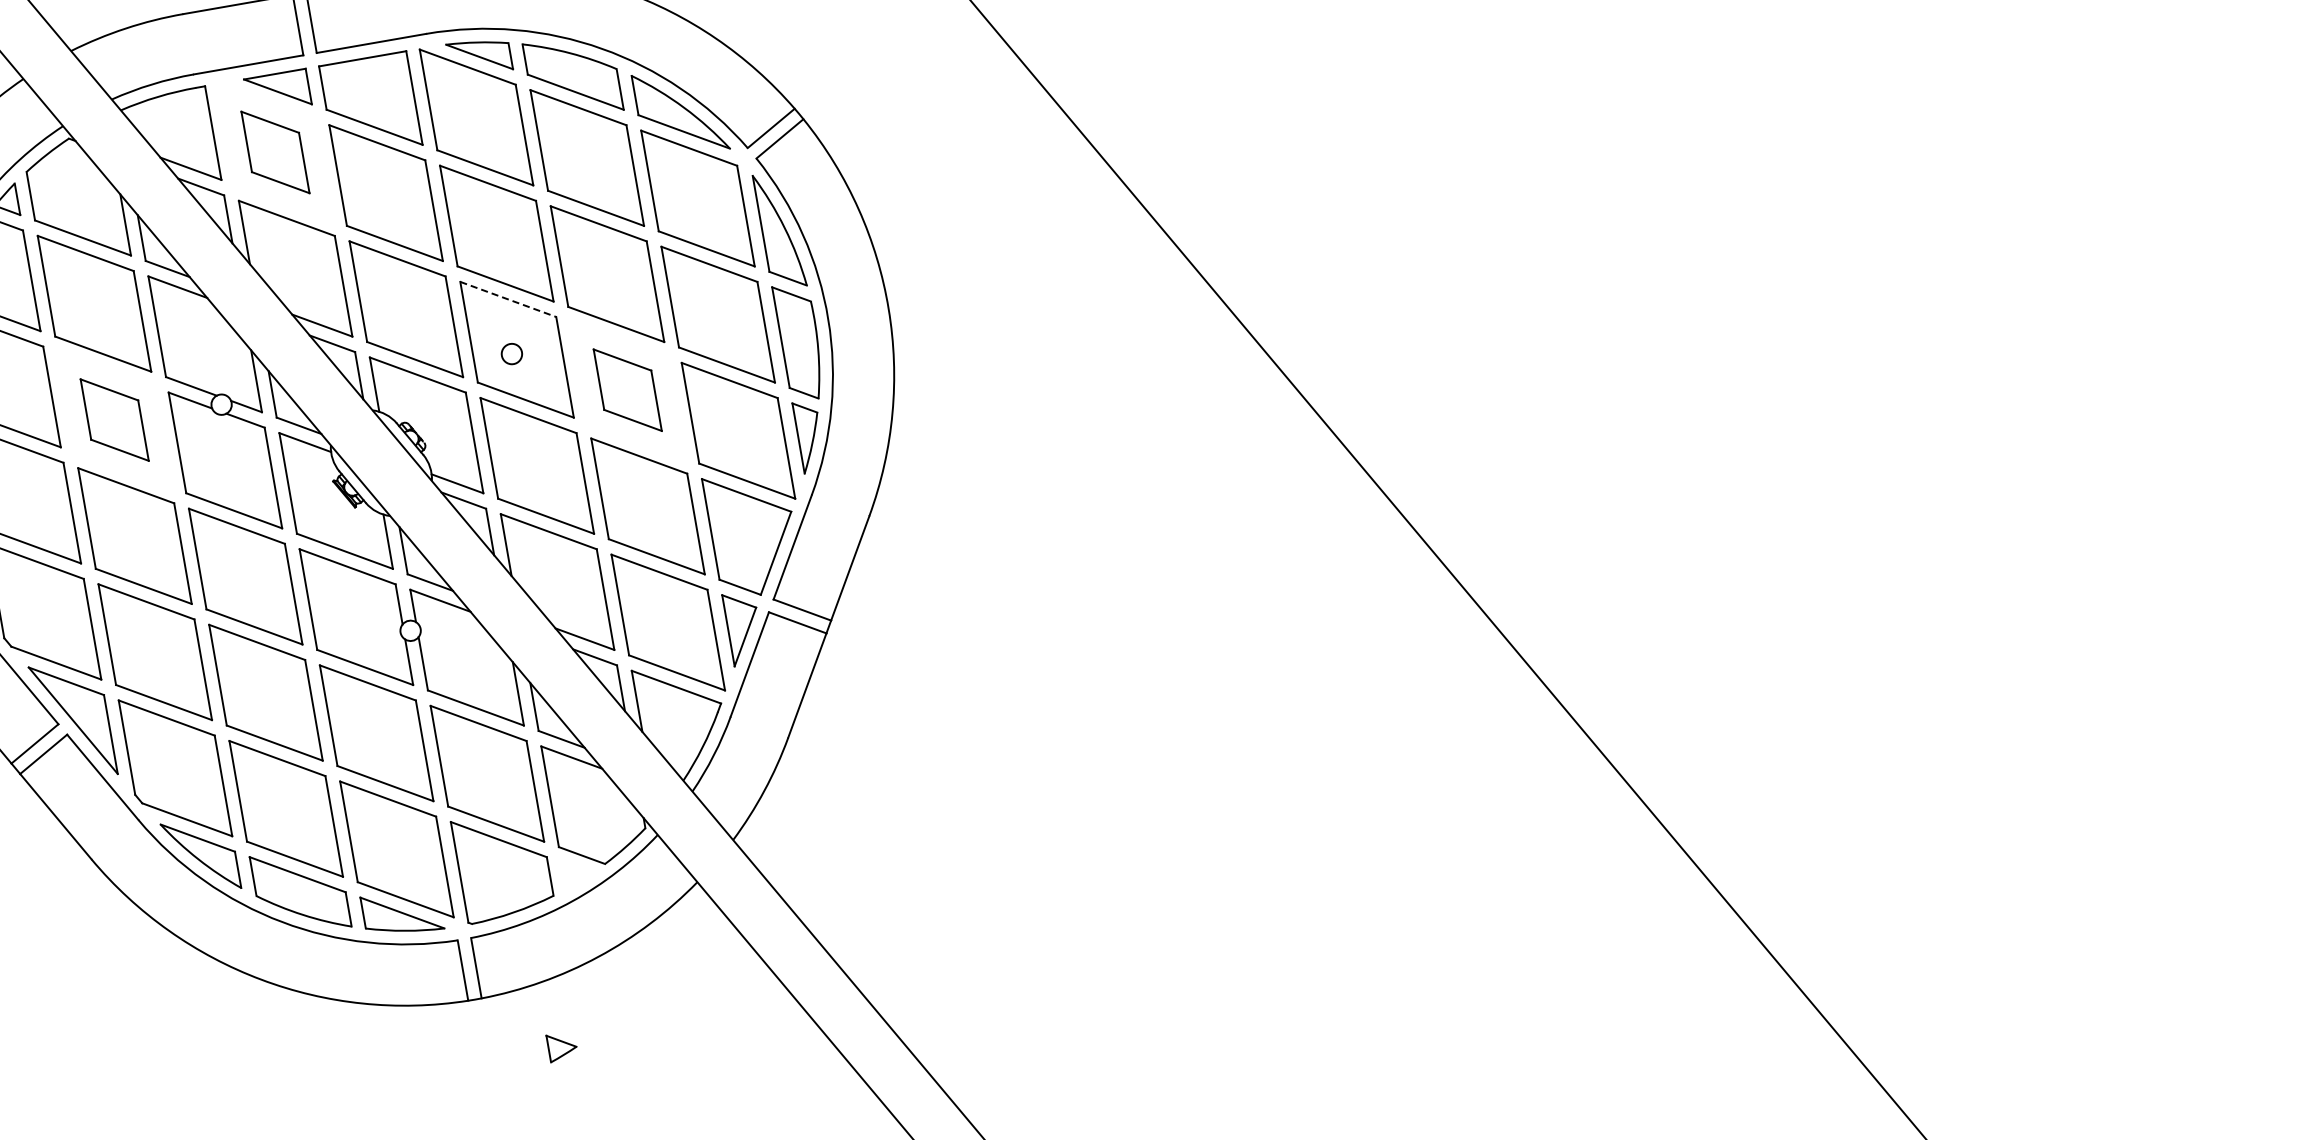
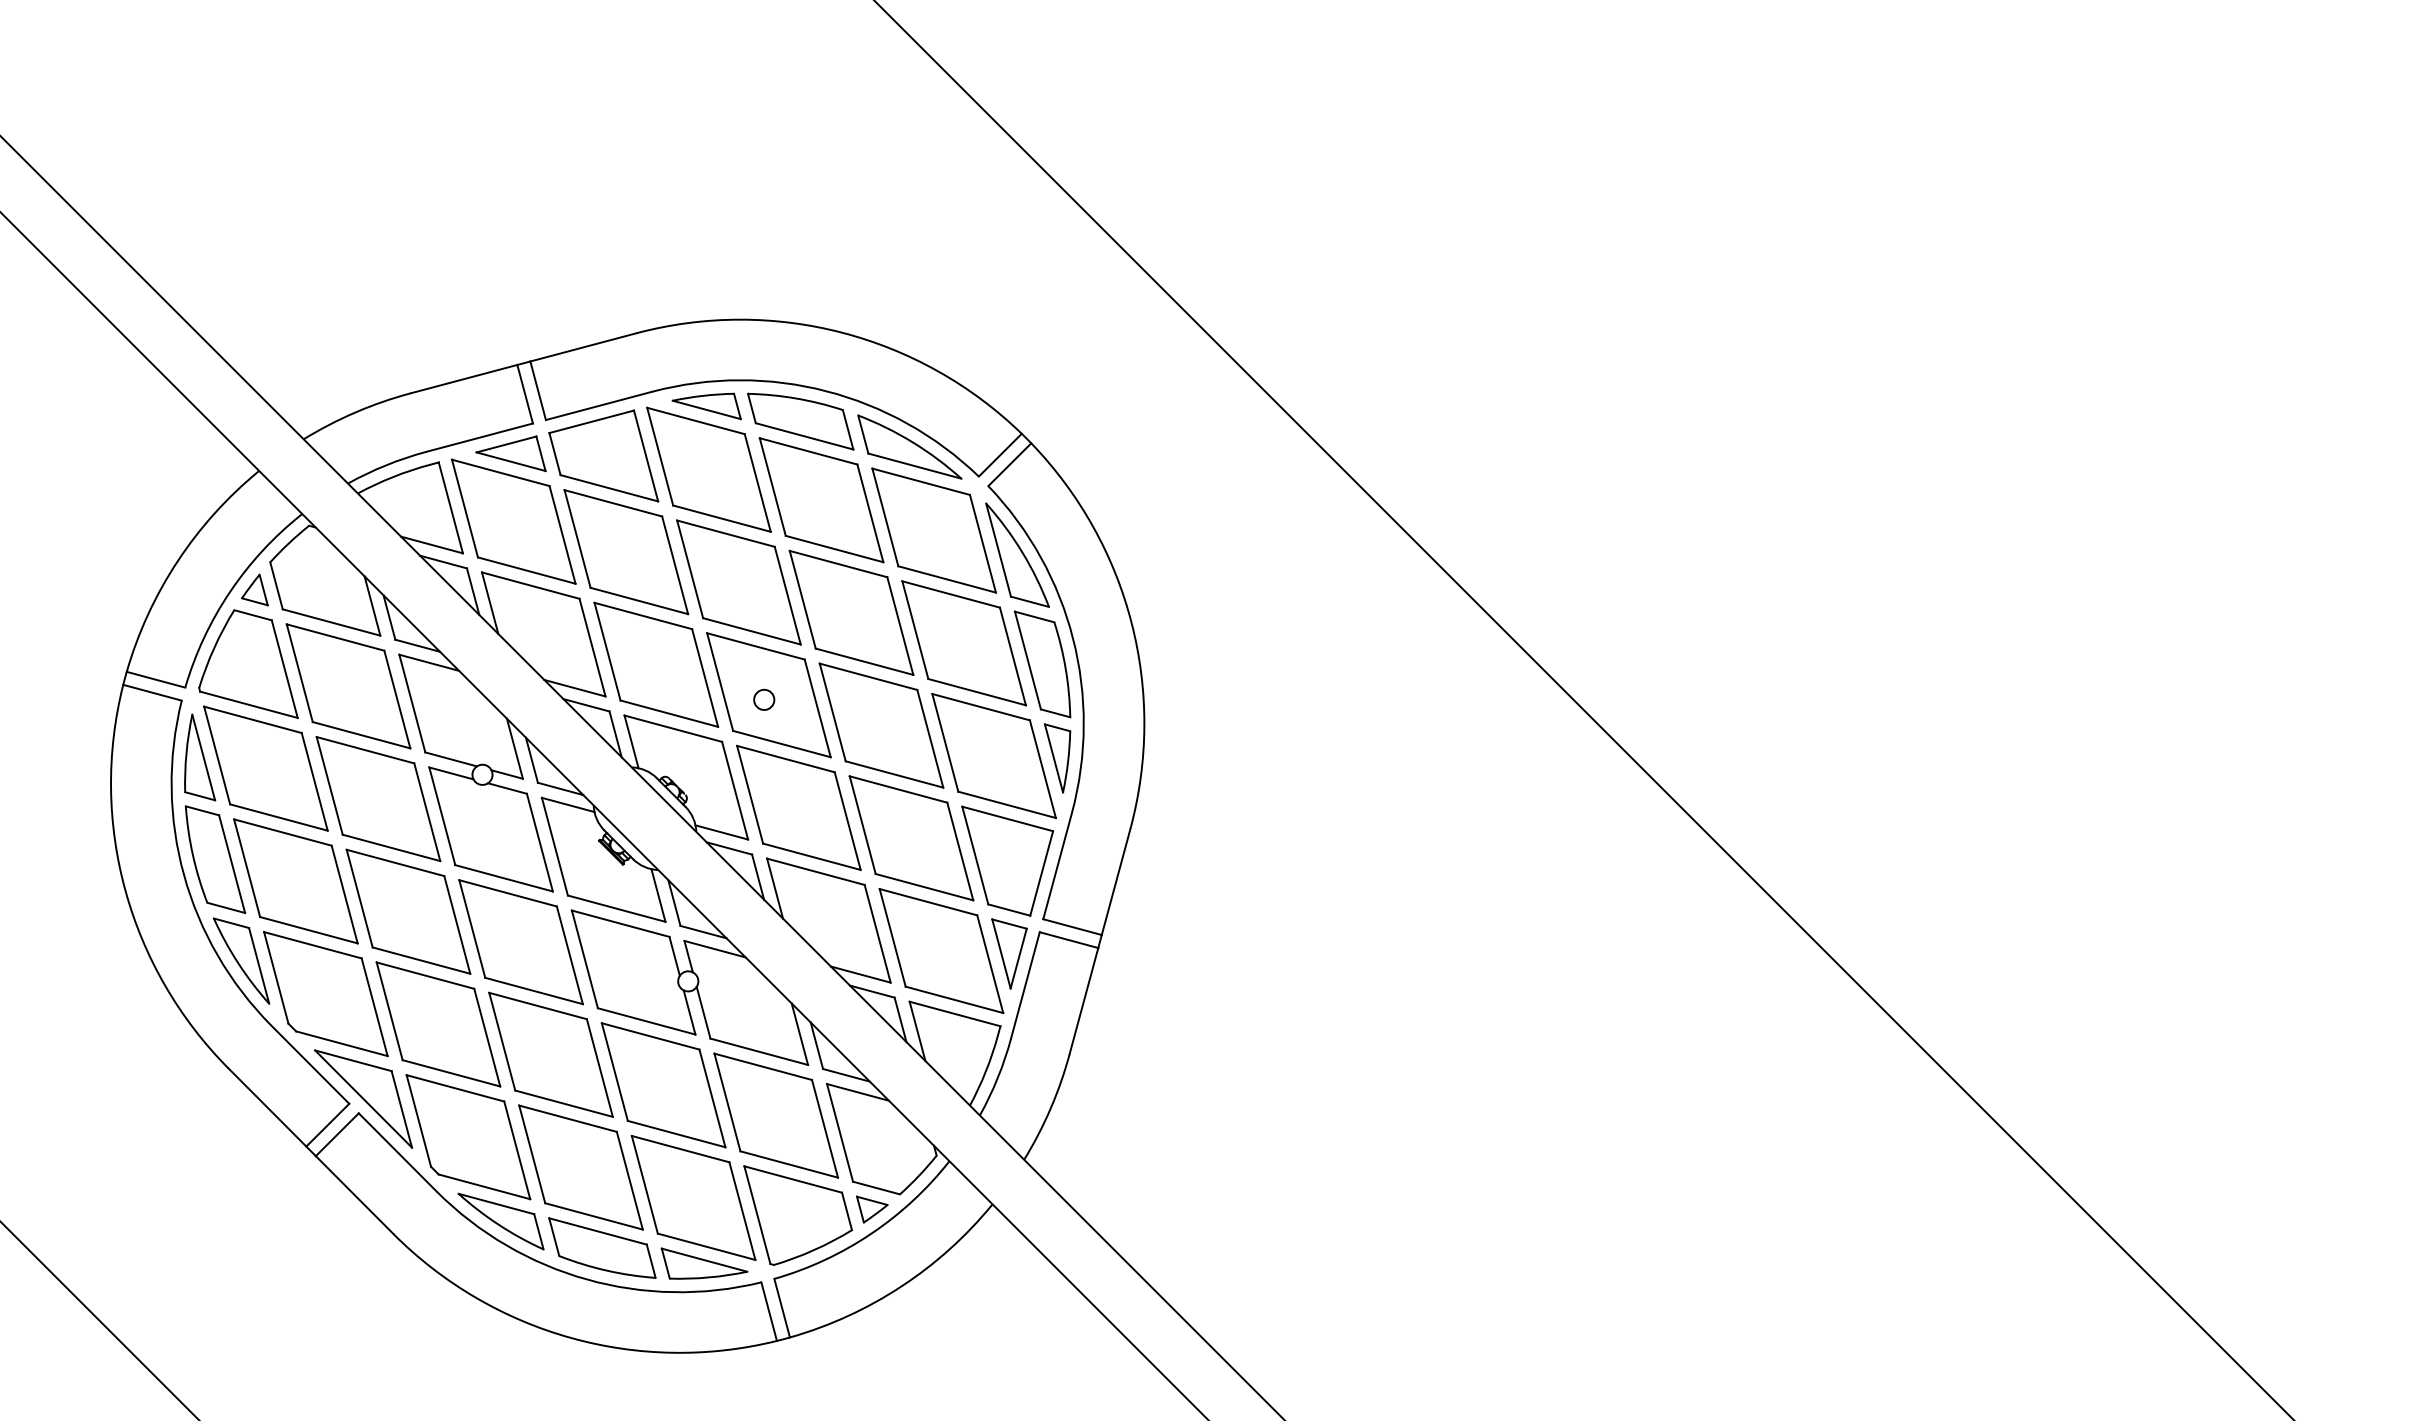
part: (275, 152) -> (513, 521), size x1.67
line: (507, 299) -> (755, 646), dashed -> solid
part: (627, 390) -> (881, 725), size x1.67
part: (114, 420) -> (378, 799), size x1.67
part: (560, 1050) -> (872, 1209), moved

